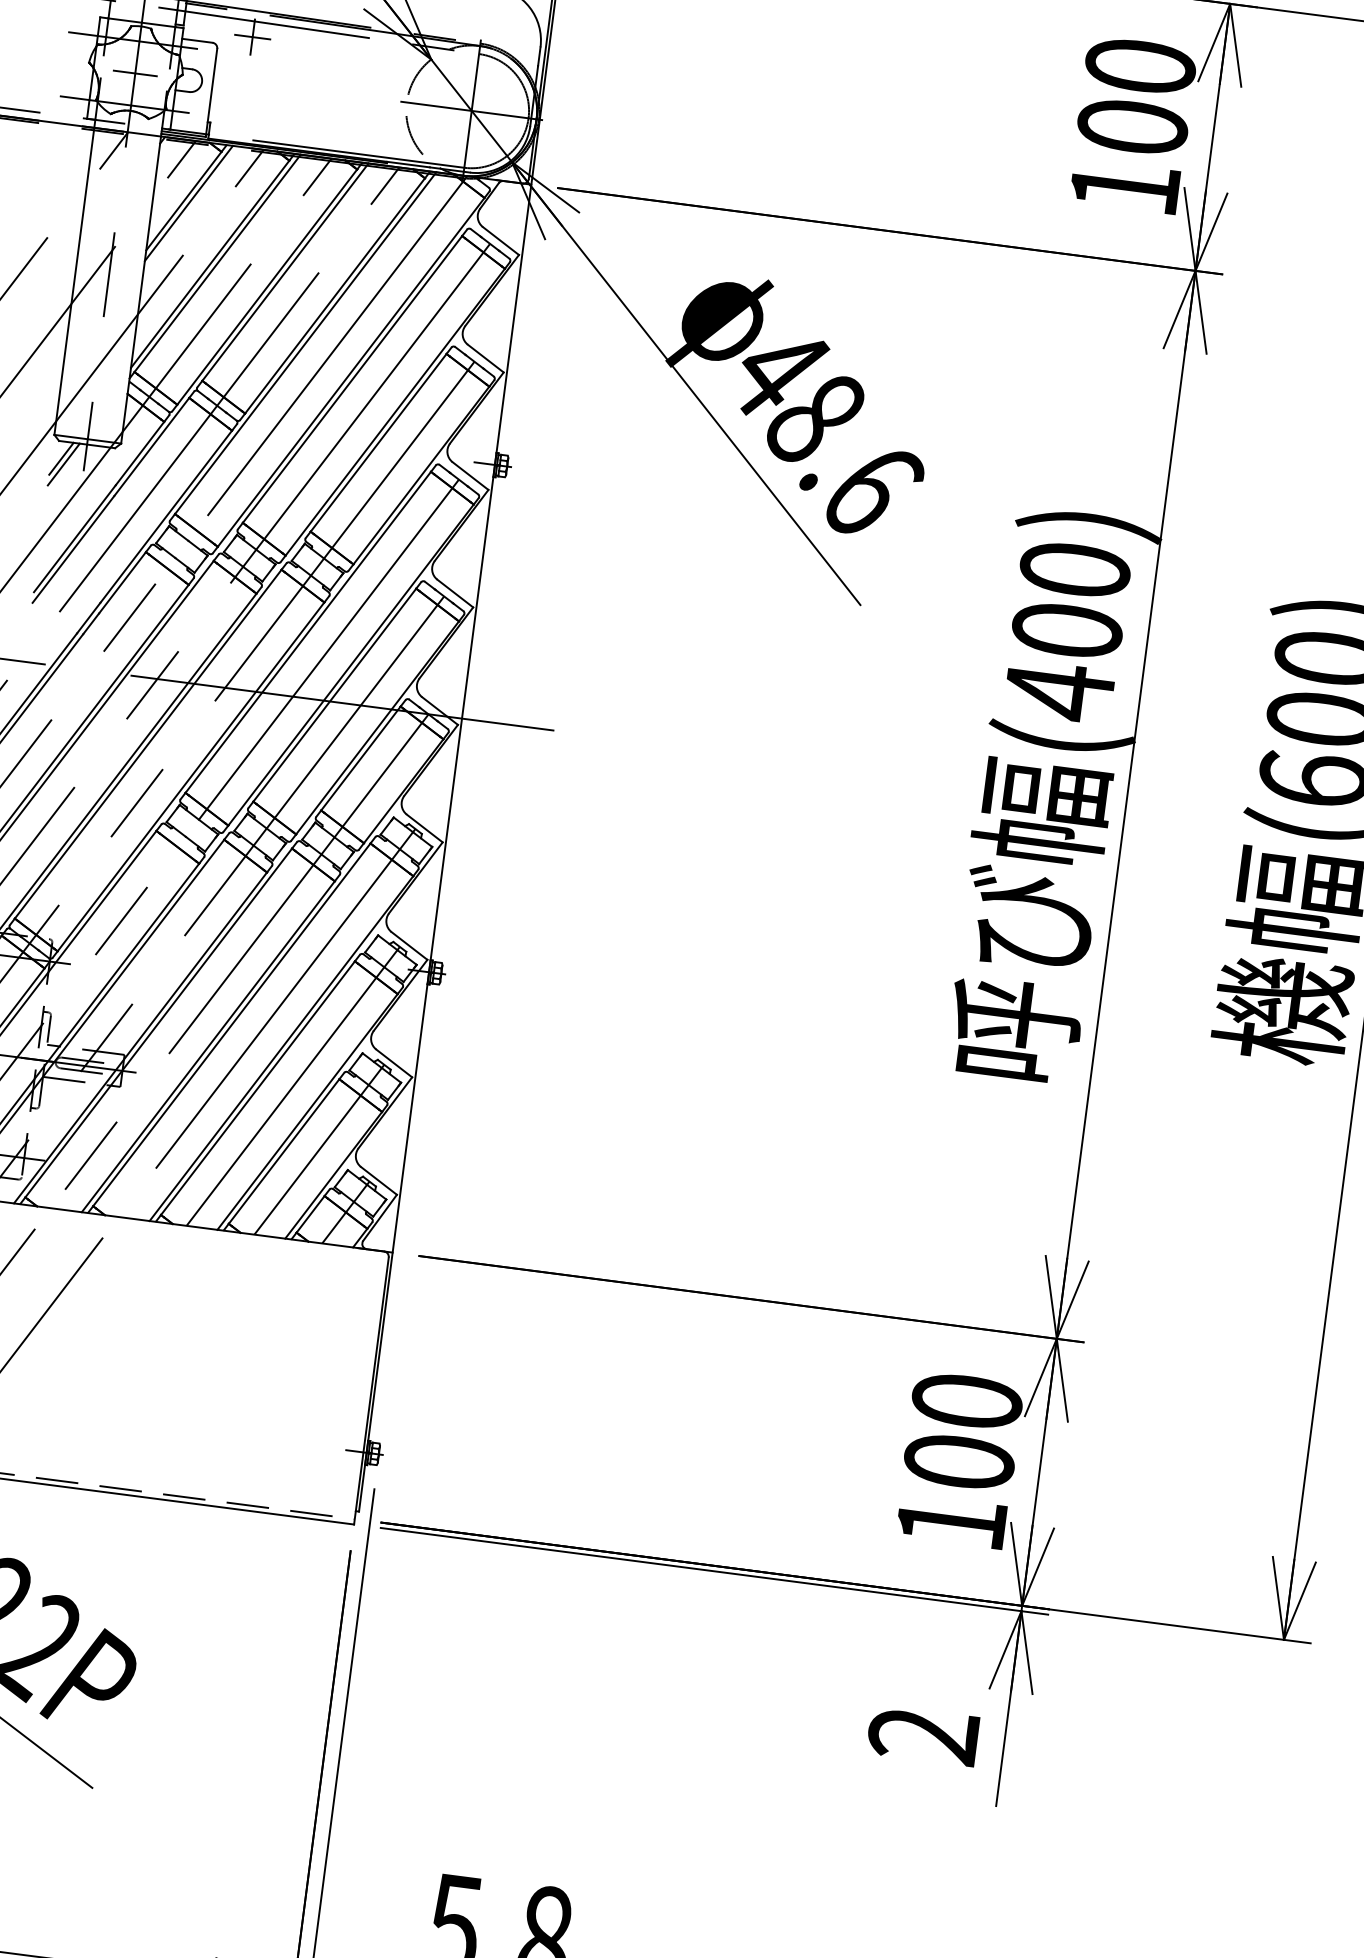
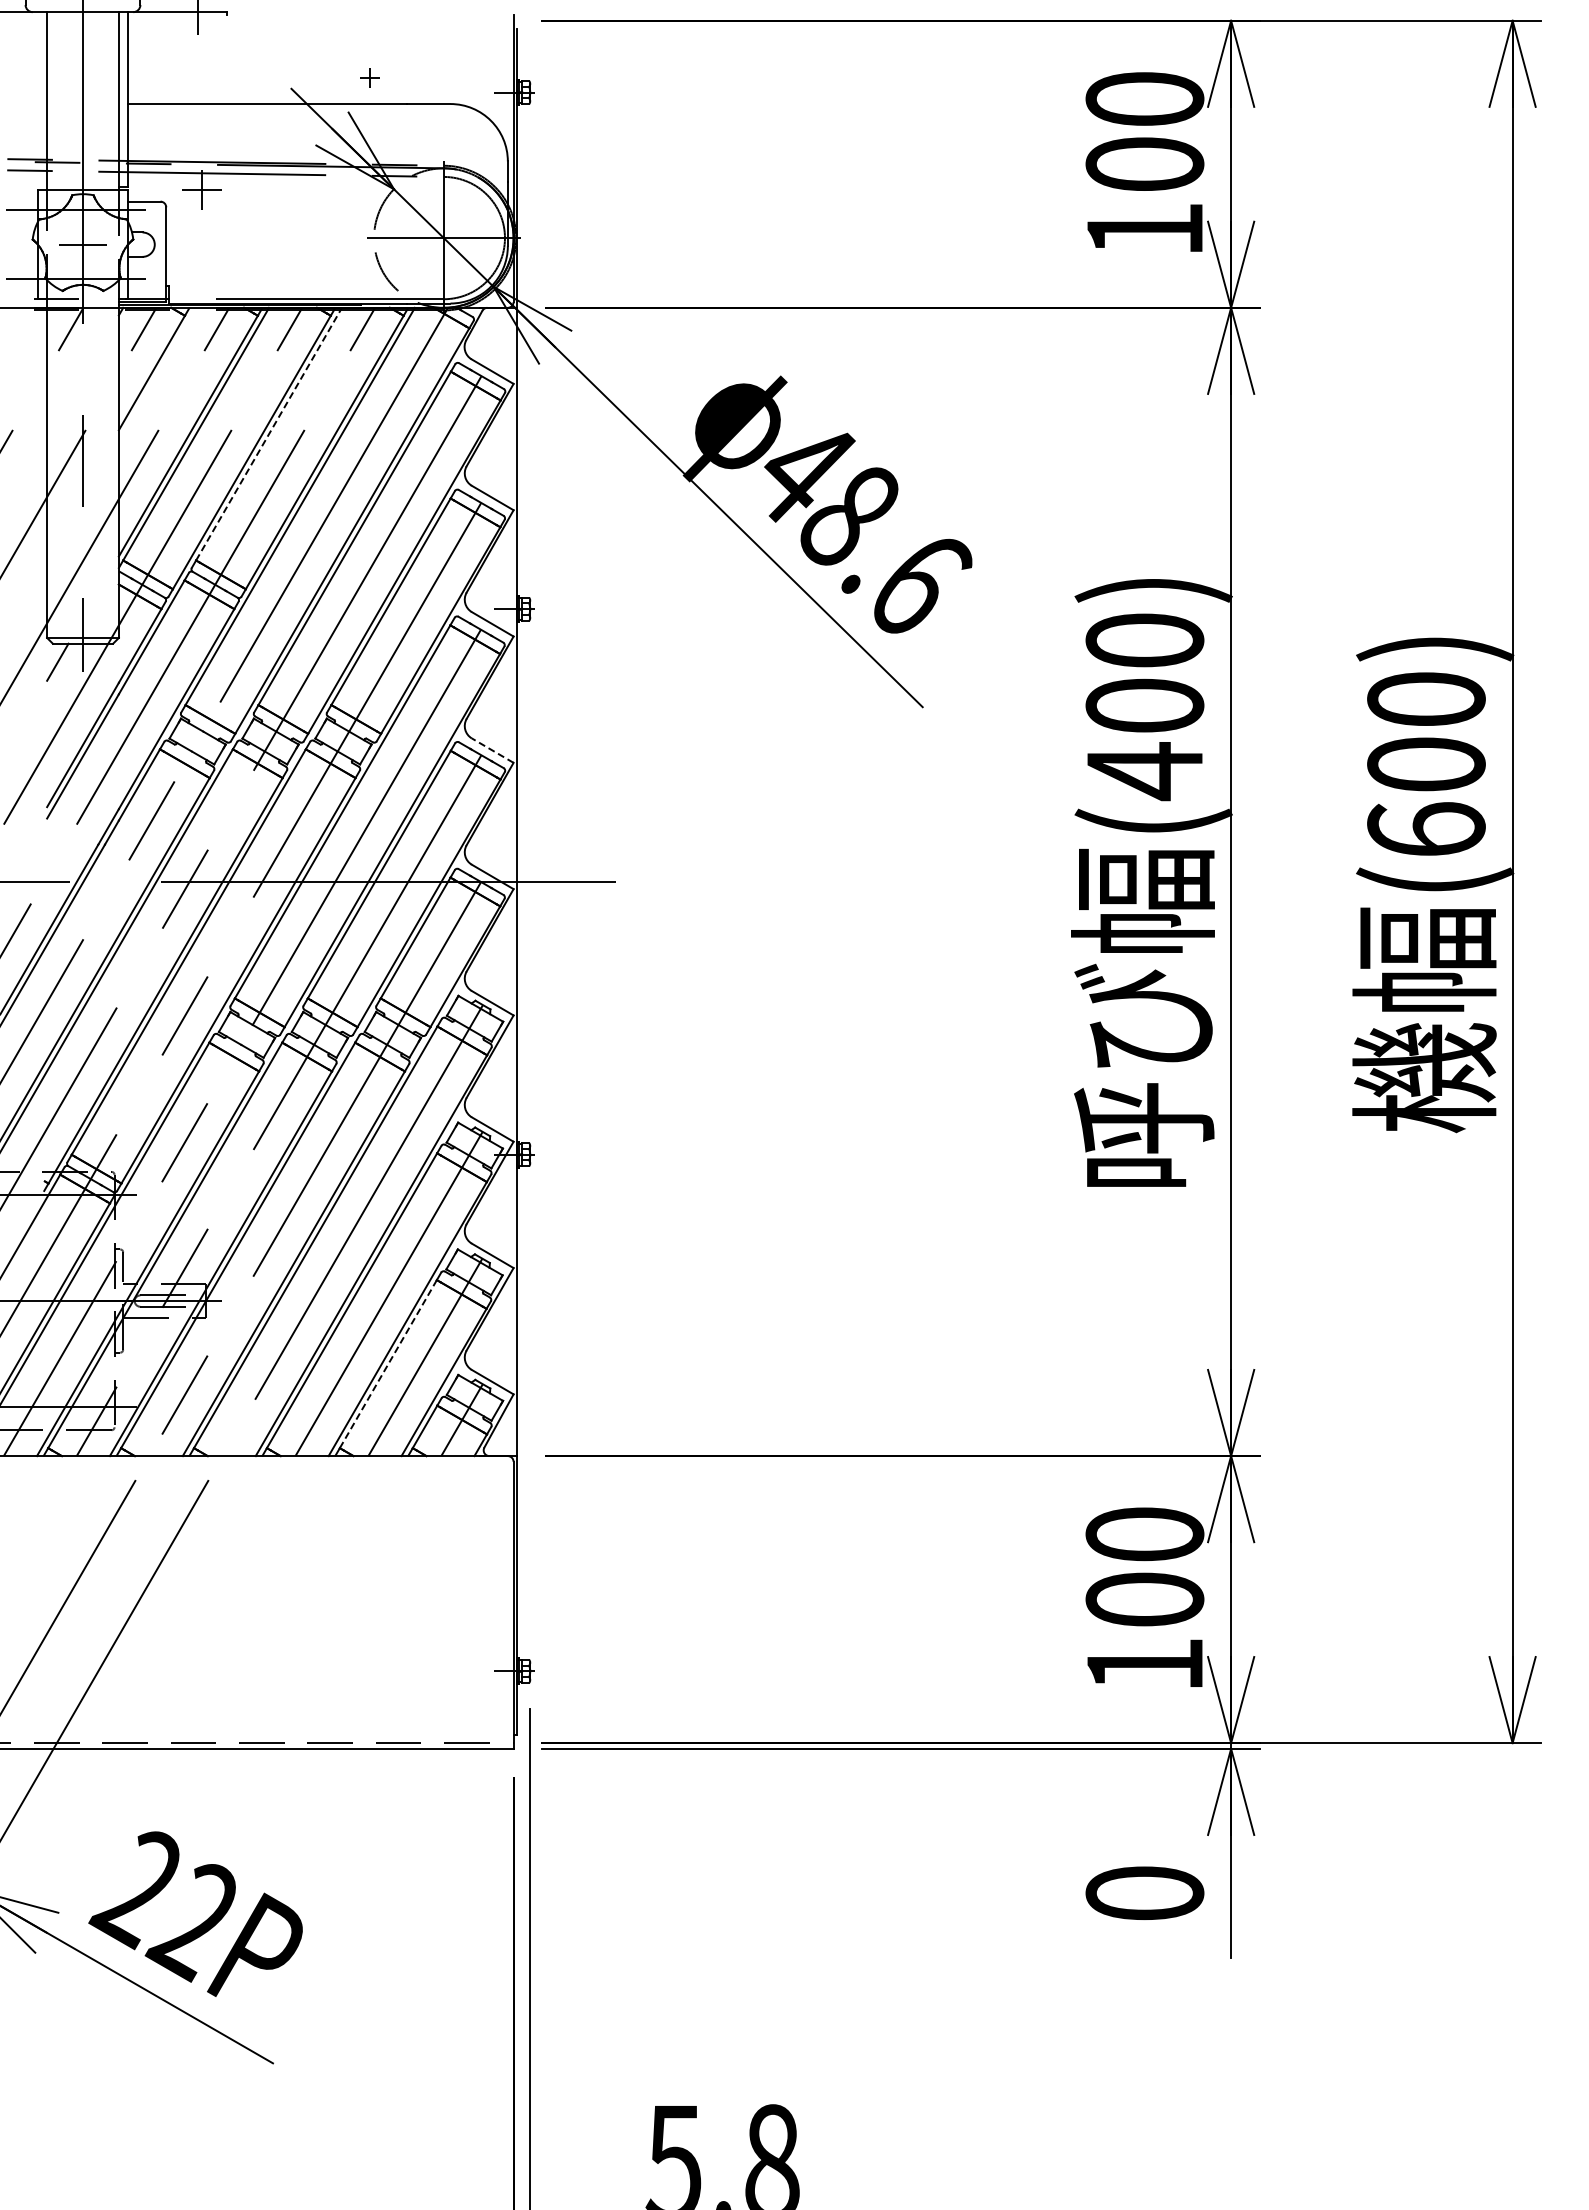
line: (188, 203) -> (157, 374), removed
line: (285, 272) -> (269, 434), solid -> dashed
line: (64, 464) -> (61, 667), removed
line: (455, 593) -> (492, 750), solid -> dashed
line: (284, 1151) -> (388, 1364), solid -> dashed
text: (923, 1735) -> (1144, 1893), 2 -> 0

